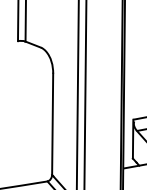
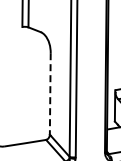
line: (52, 123) -> (50, 93), solid -> dashed

